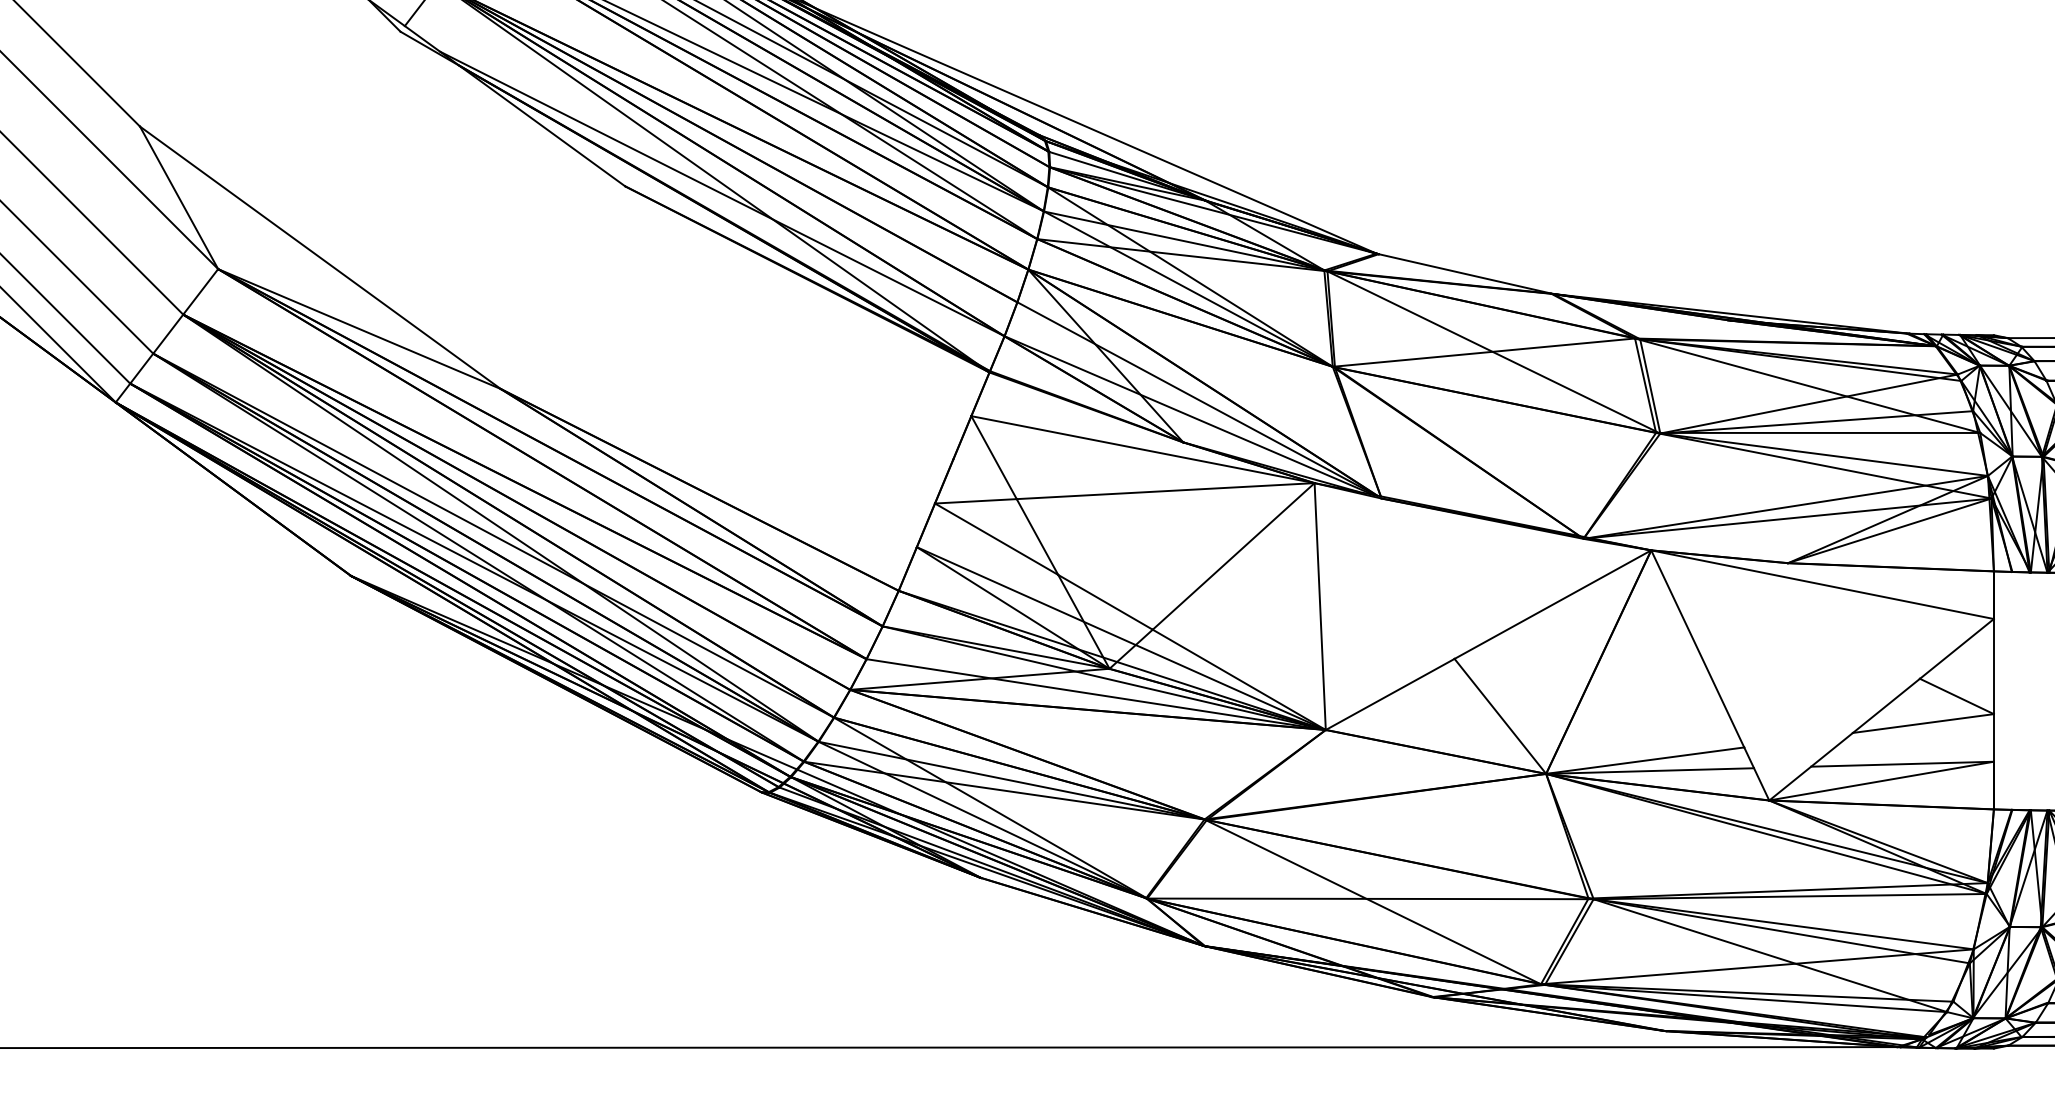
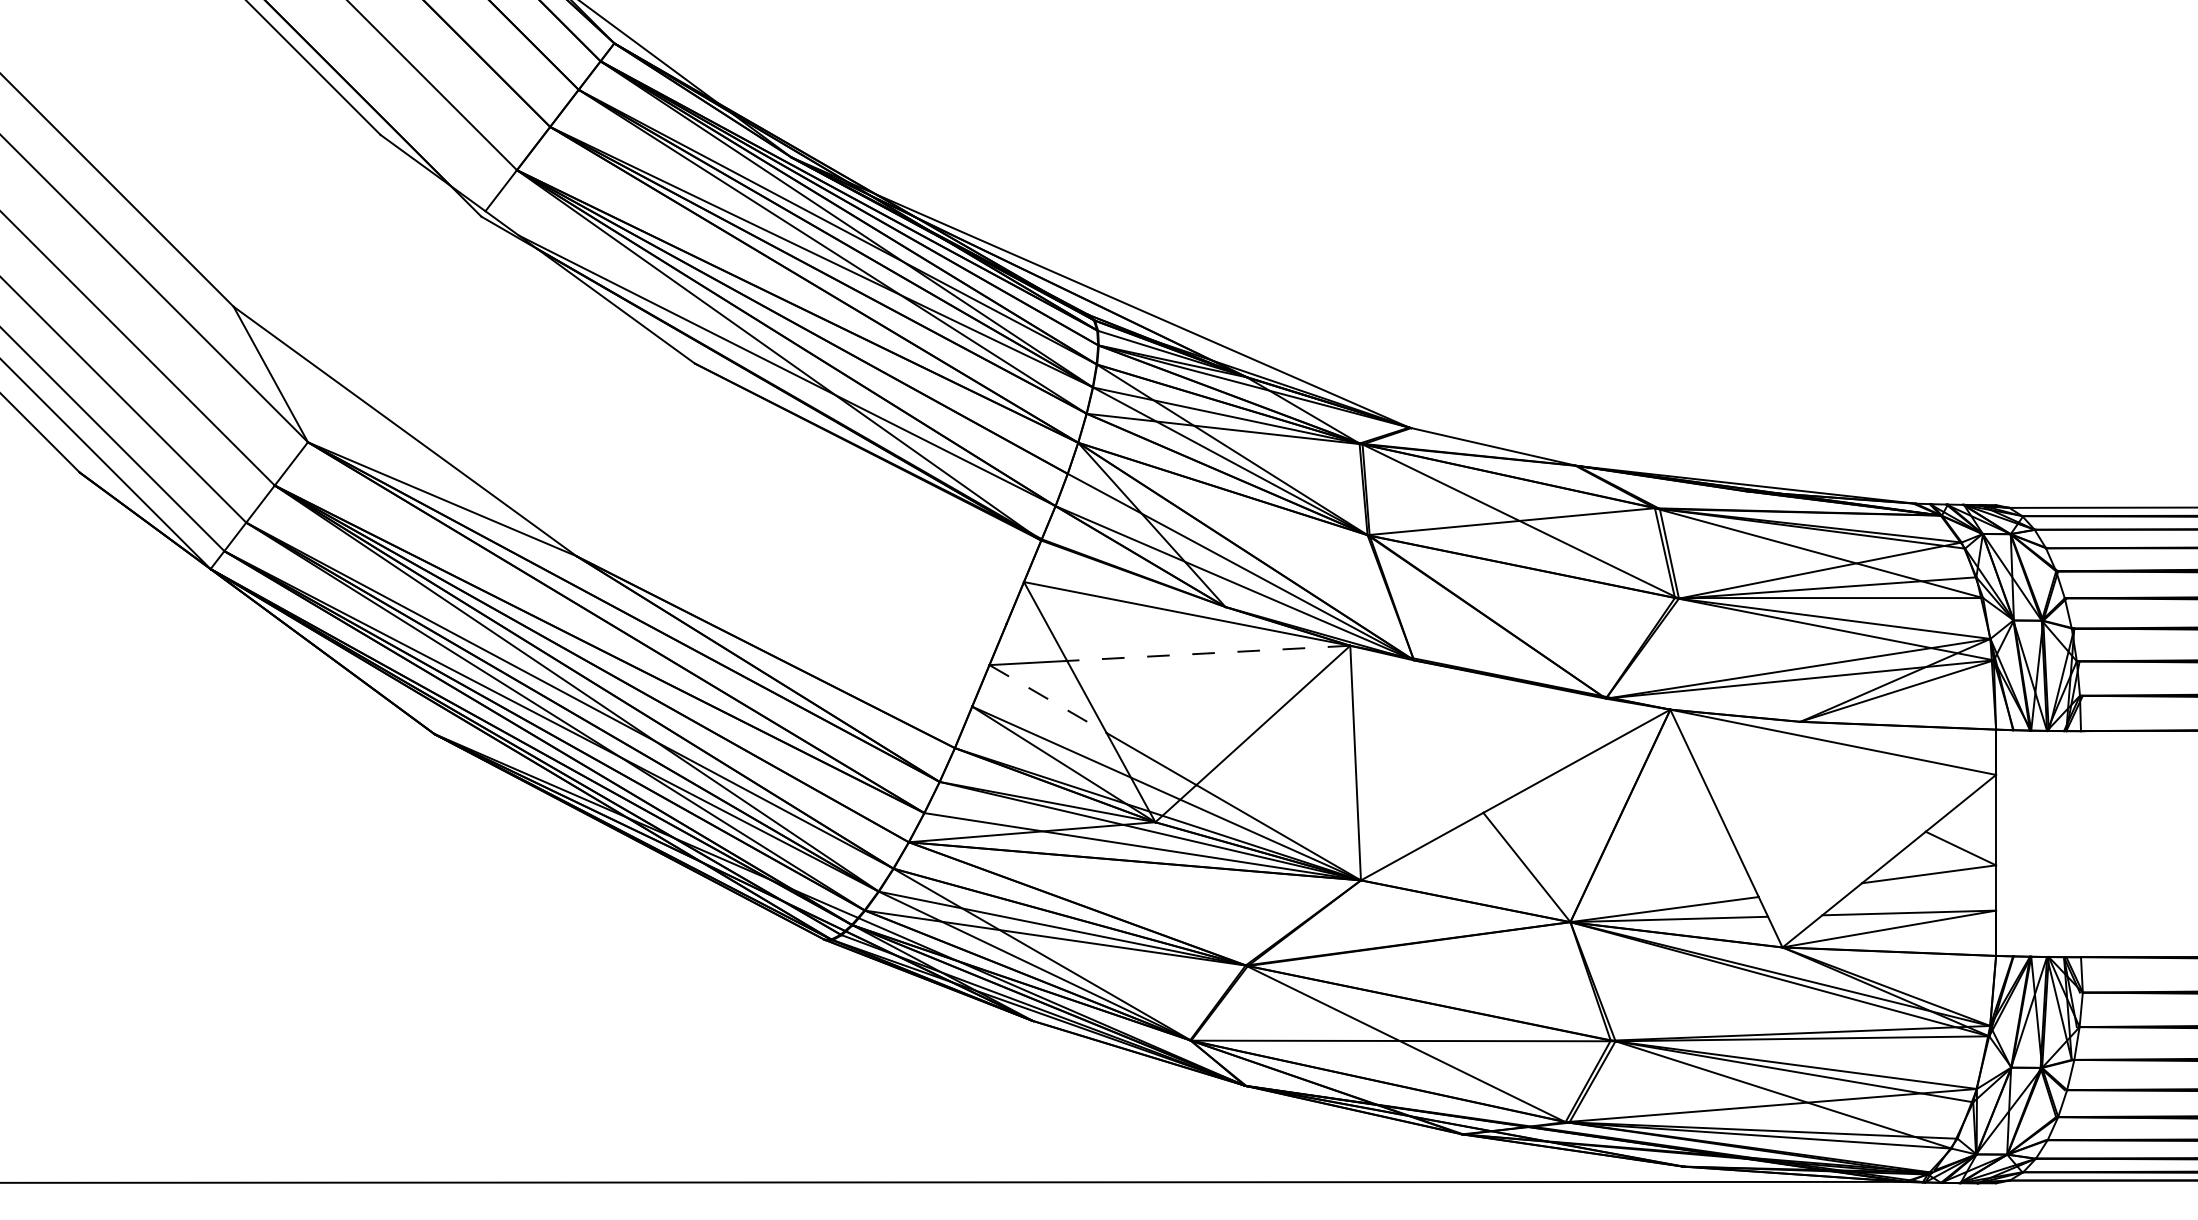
line: (1165, 491) -> (1208, 653), solid -> dashed
line: (997, 539) -> (1048, 699), solid -> dashed

